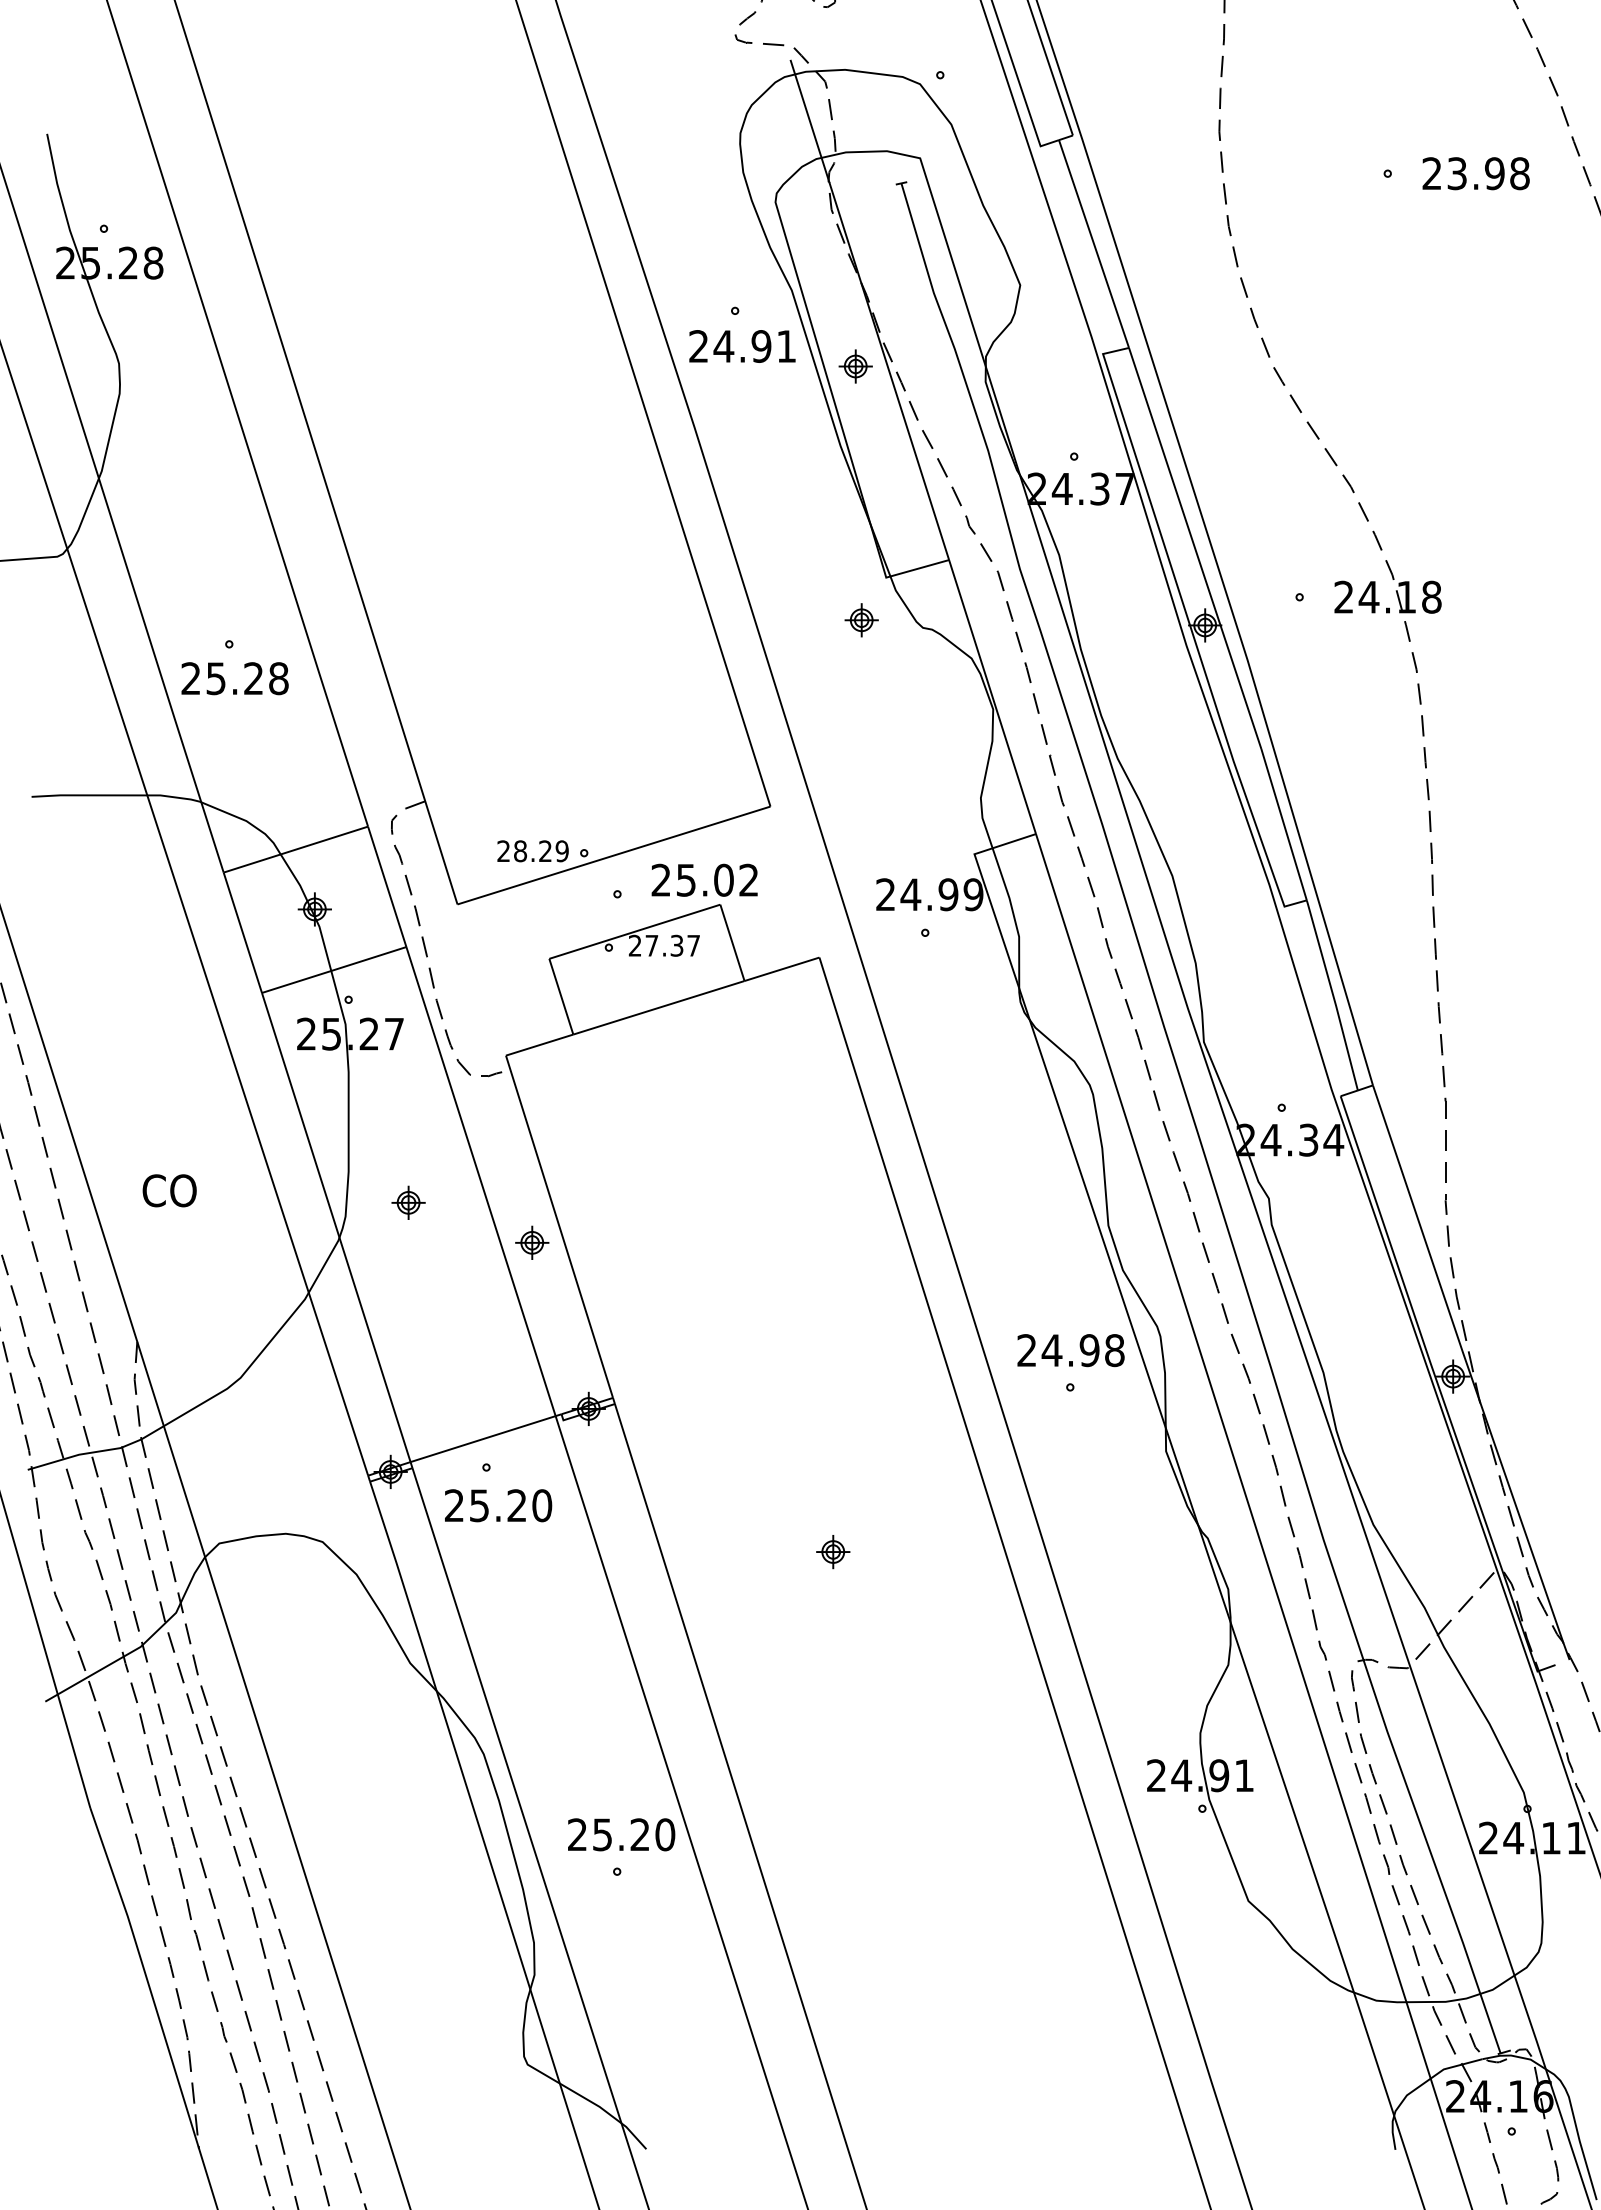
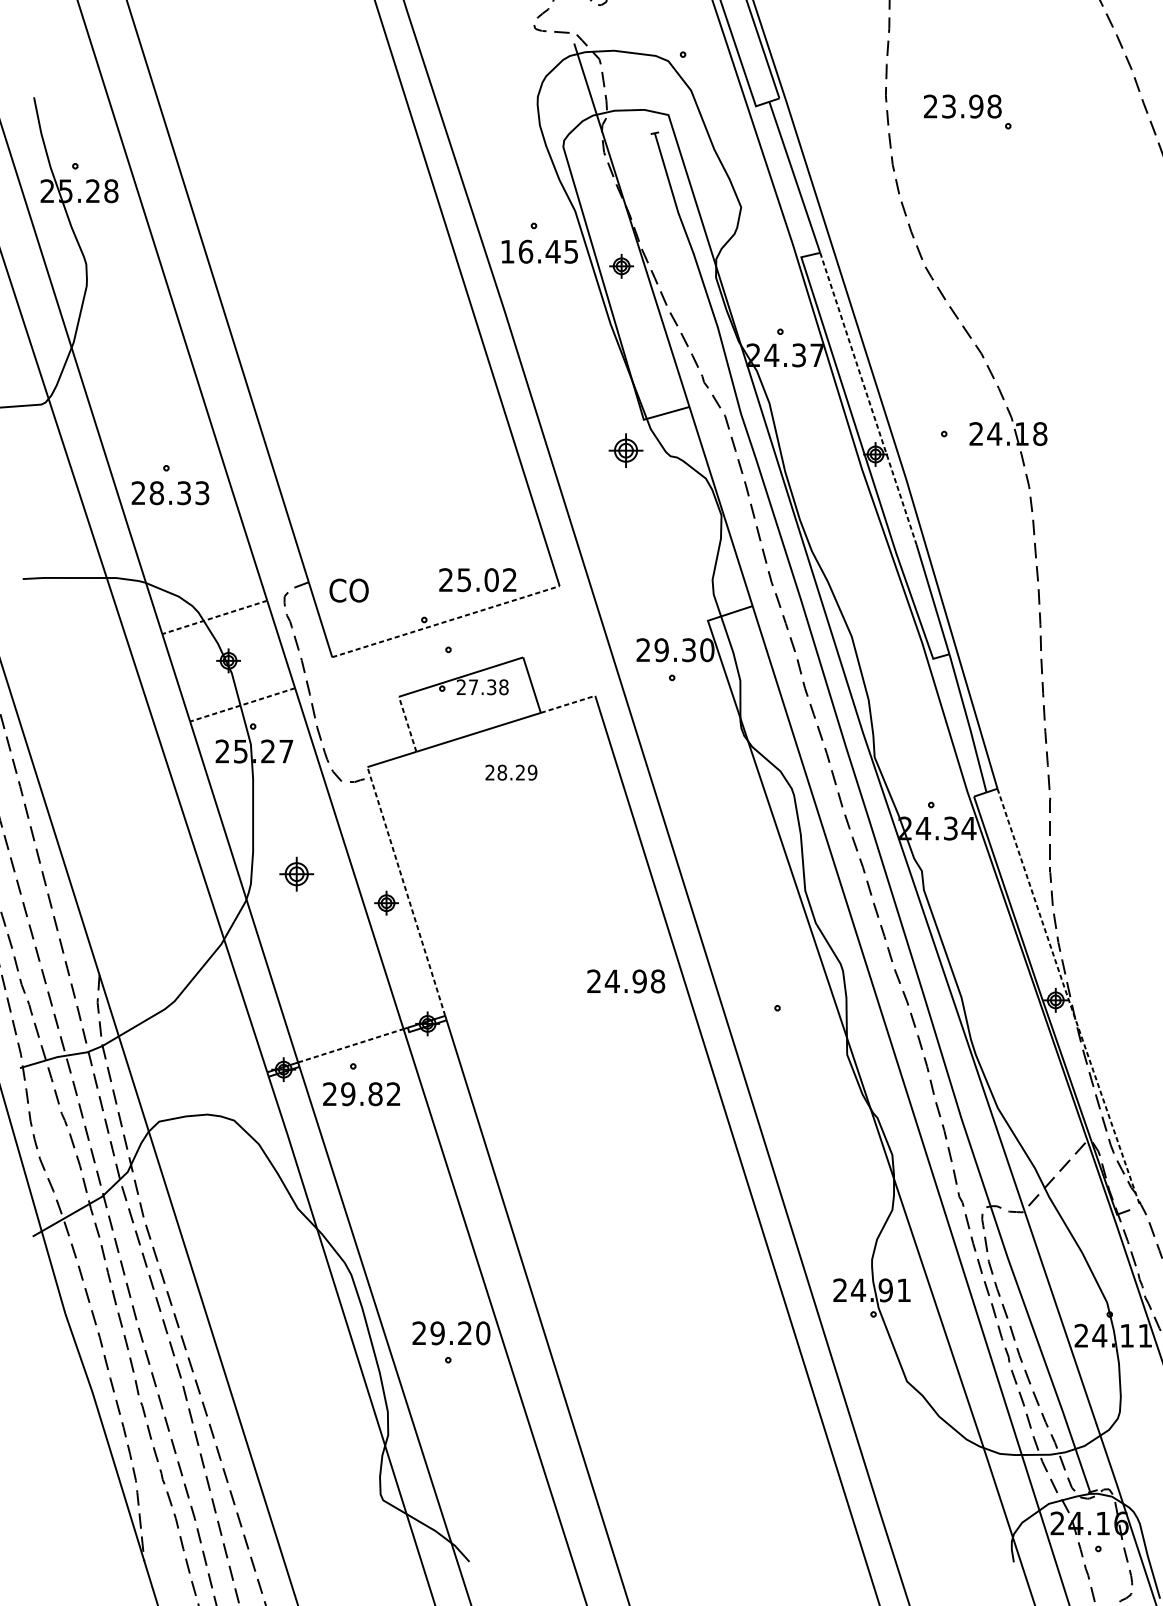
text: (1475, 173) -> (962, 106), moved
text: (742, 346) -> (539, 251), 24.91 -> 16.45
line: (1195, 549) -> (868, 399), solid -> dashed
part: (861, 620) -> (625, 450), size x1.4
text: (247, 678) -> (179, 493), 25.28 -> 28.33
line: (295, 849) -> (214, 617), solid -> dashed
text: (532, 851) -> (511, 772), moved
line: (614, 855) -> (446, 621), solid -> dashed
text: (704, 879) -> (477, 579), moved
text: (941, 894) -> (683, 650), 24.99 -> 29.30
text: (693, 945) -> (503, 687), 27.37 -> 27.38
line: (782, 969) -> (568, 704), solid -> dashed
line: (334, 970) -> (242, 705), solid -> dashed
line: (561, 996) -> (407, 724), solid -> dashed
text: (169, 1190) -> (348, 590), moved
part: (408, 1202) -> (296, 873), size x1.4
line: (559, 1226) -> (406, 891), solid -> dashed
text: (1070, 1350) -> (625, 981), moved
line: (1470, 1373) -> (1068, 998), solid -> dashed
line: (483, 1438) -> (351, 1045), solid -> dashed
text: (510, 1505) -> (370, 1094), 25.20 -> 29.82
part: (833, 1552) -> (605, 1128), removed
text: (602, 1834) -> (437, 1333), 25.20 -> 29.20

